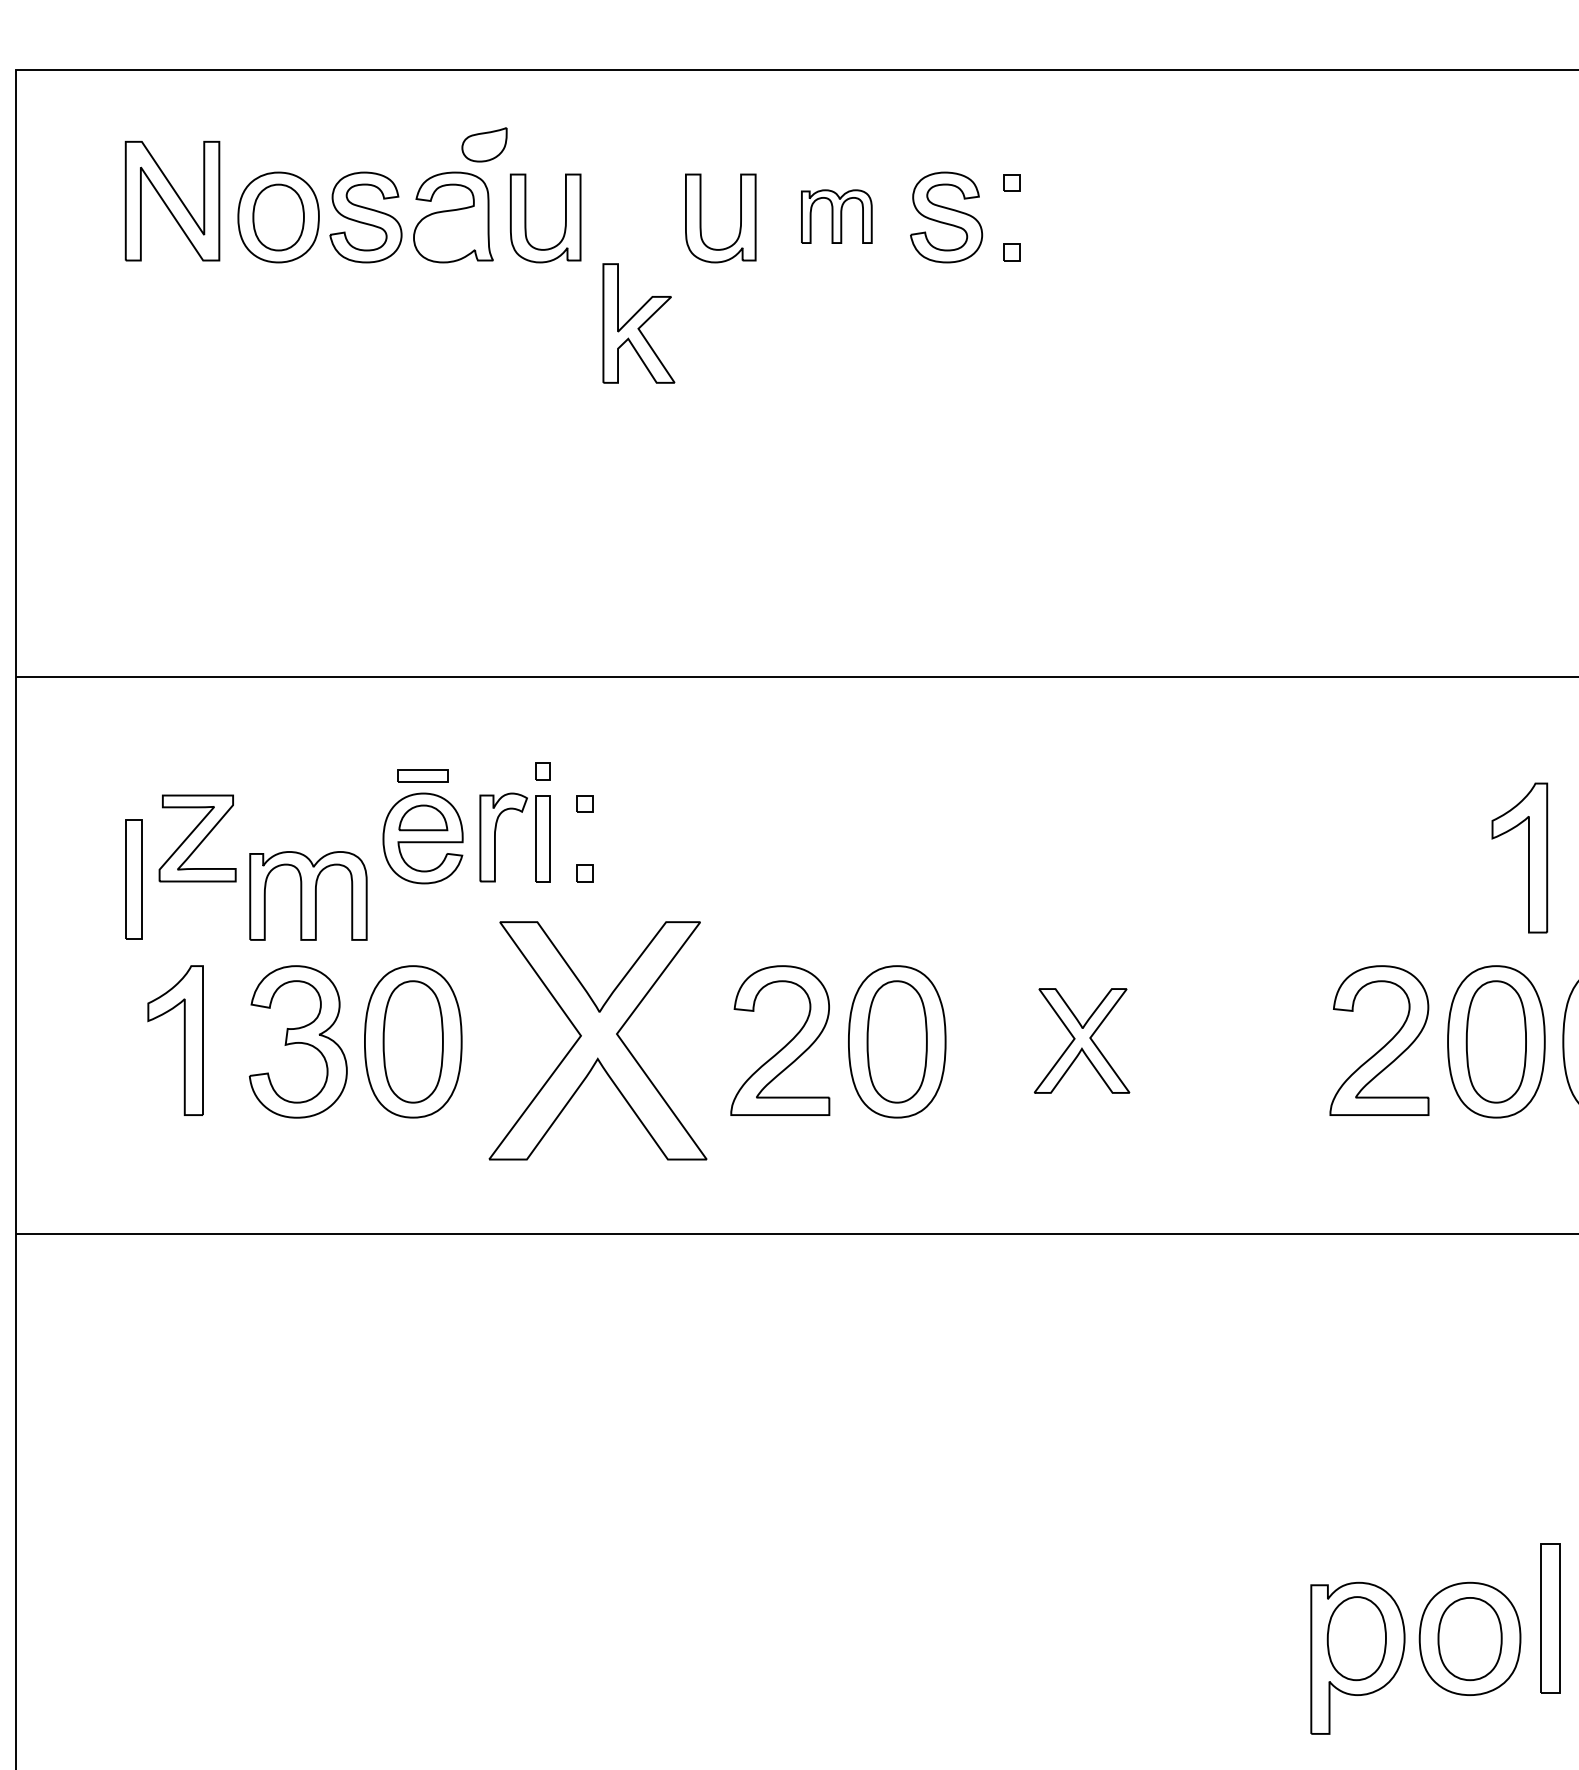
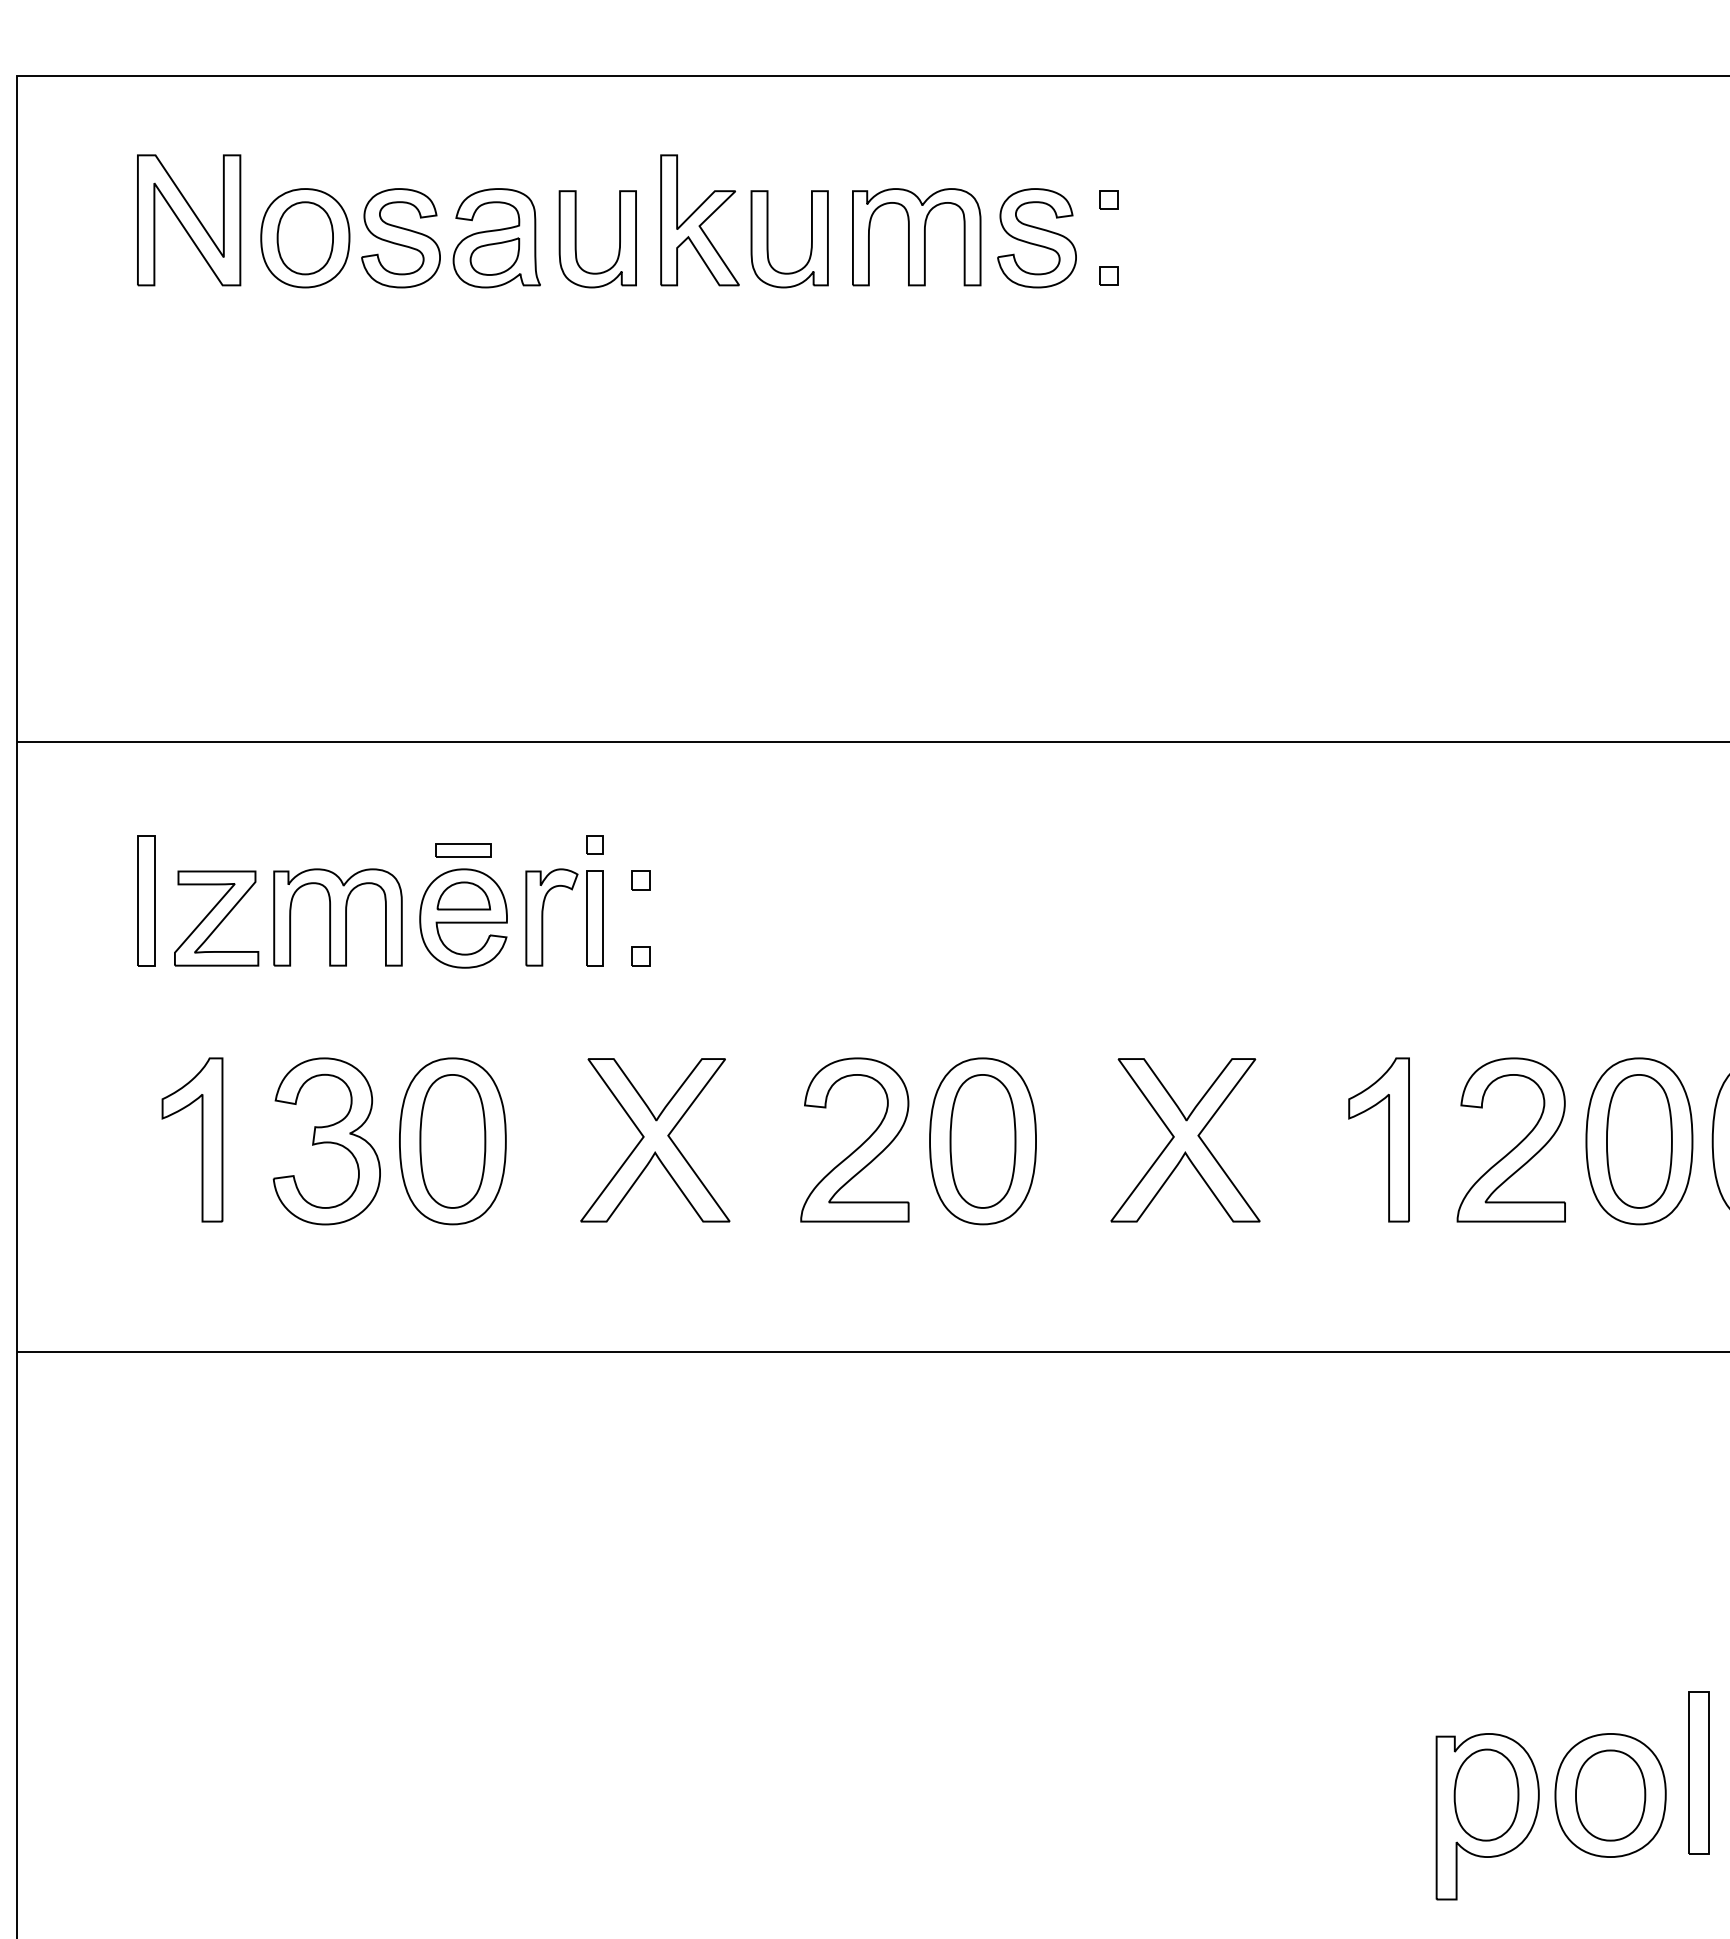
part: (484, 144) -> (494, 256), moved
part: (836, 216) -> (916, 237), size x1.67
part: (638, 323) -> (699, 220), moved
part: (1528, 857) -> (1388, 1139), moved
part: (133, 879) -> (146, 900), moved
part: (307, 895) -> (337, 917), moved
part: (598, 1041) -> (655, 1140), size x0.62
part: (1082, 1041) -> (1185, 1140), size x1.43

